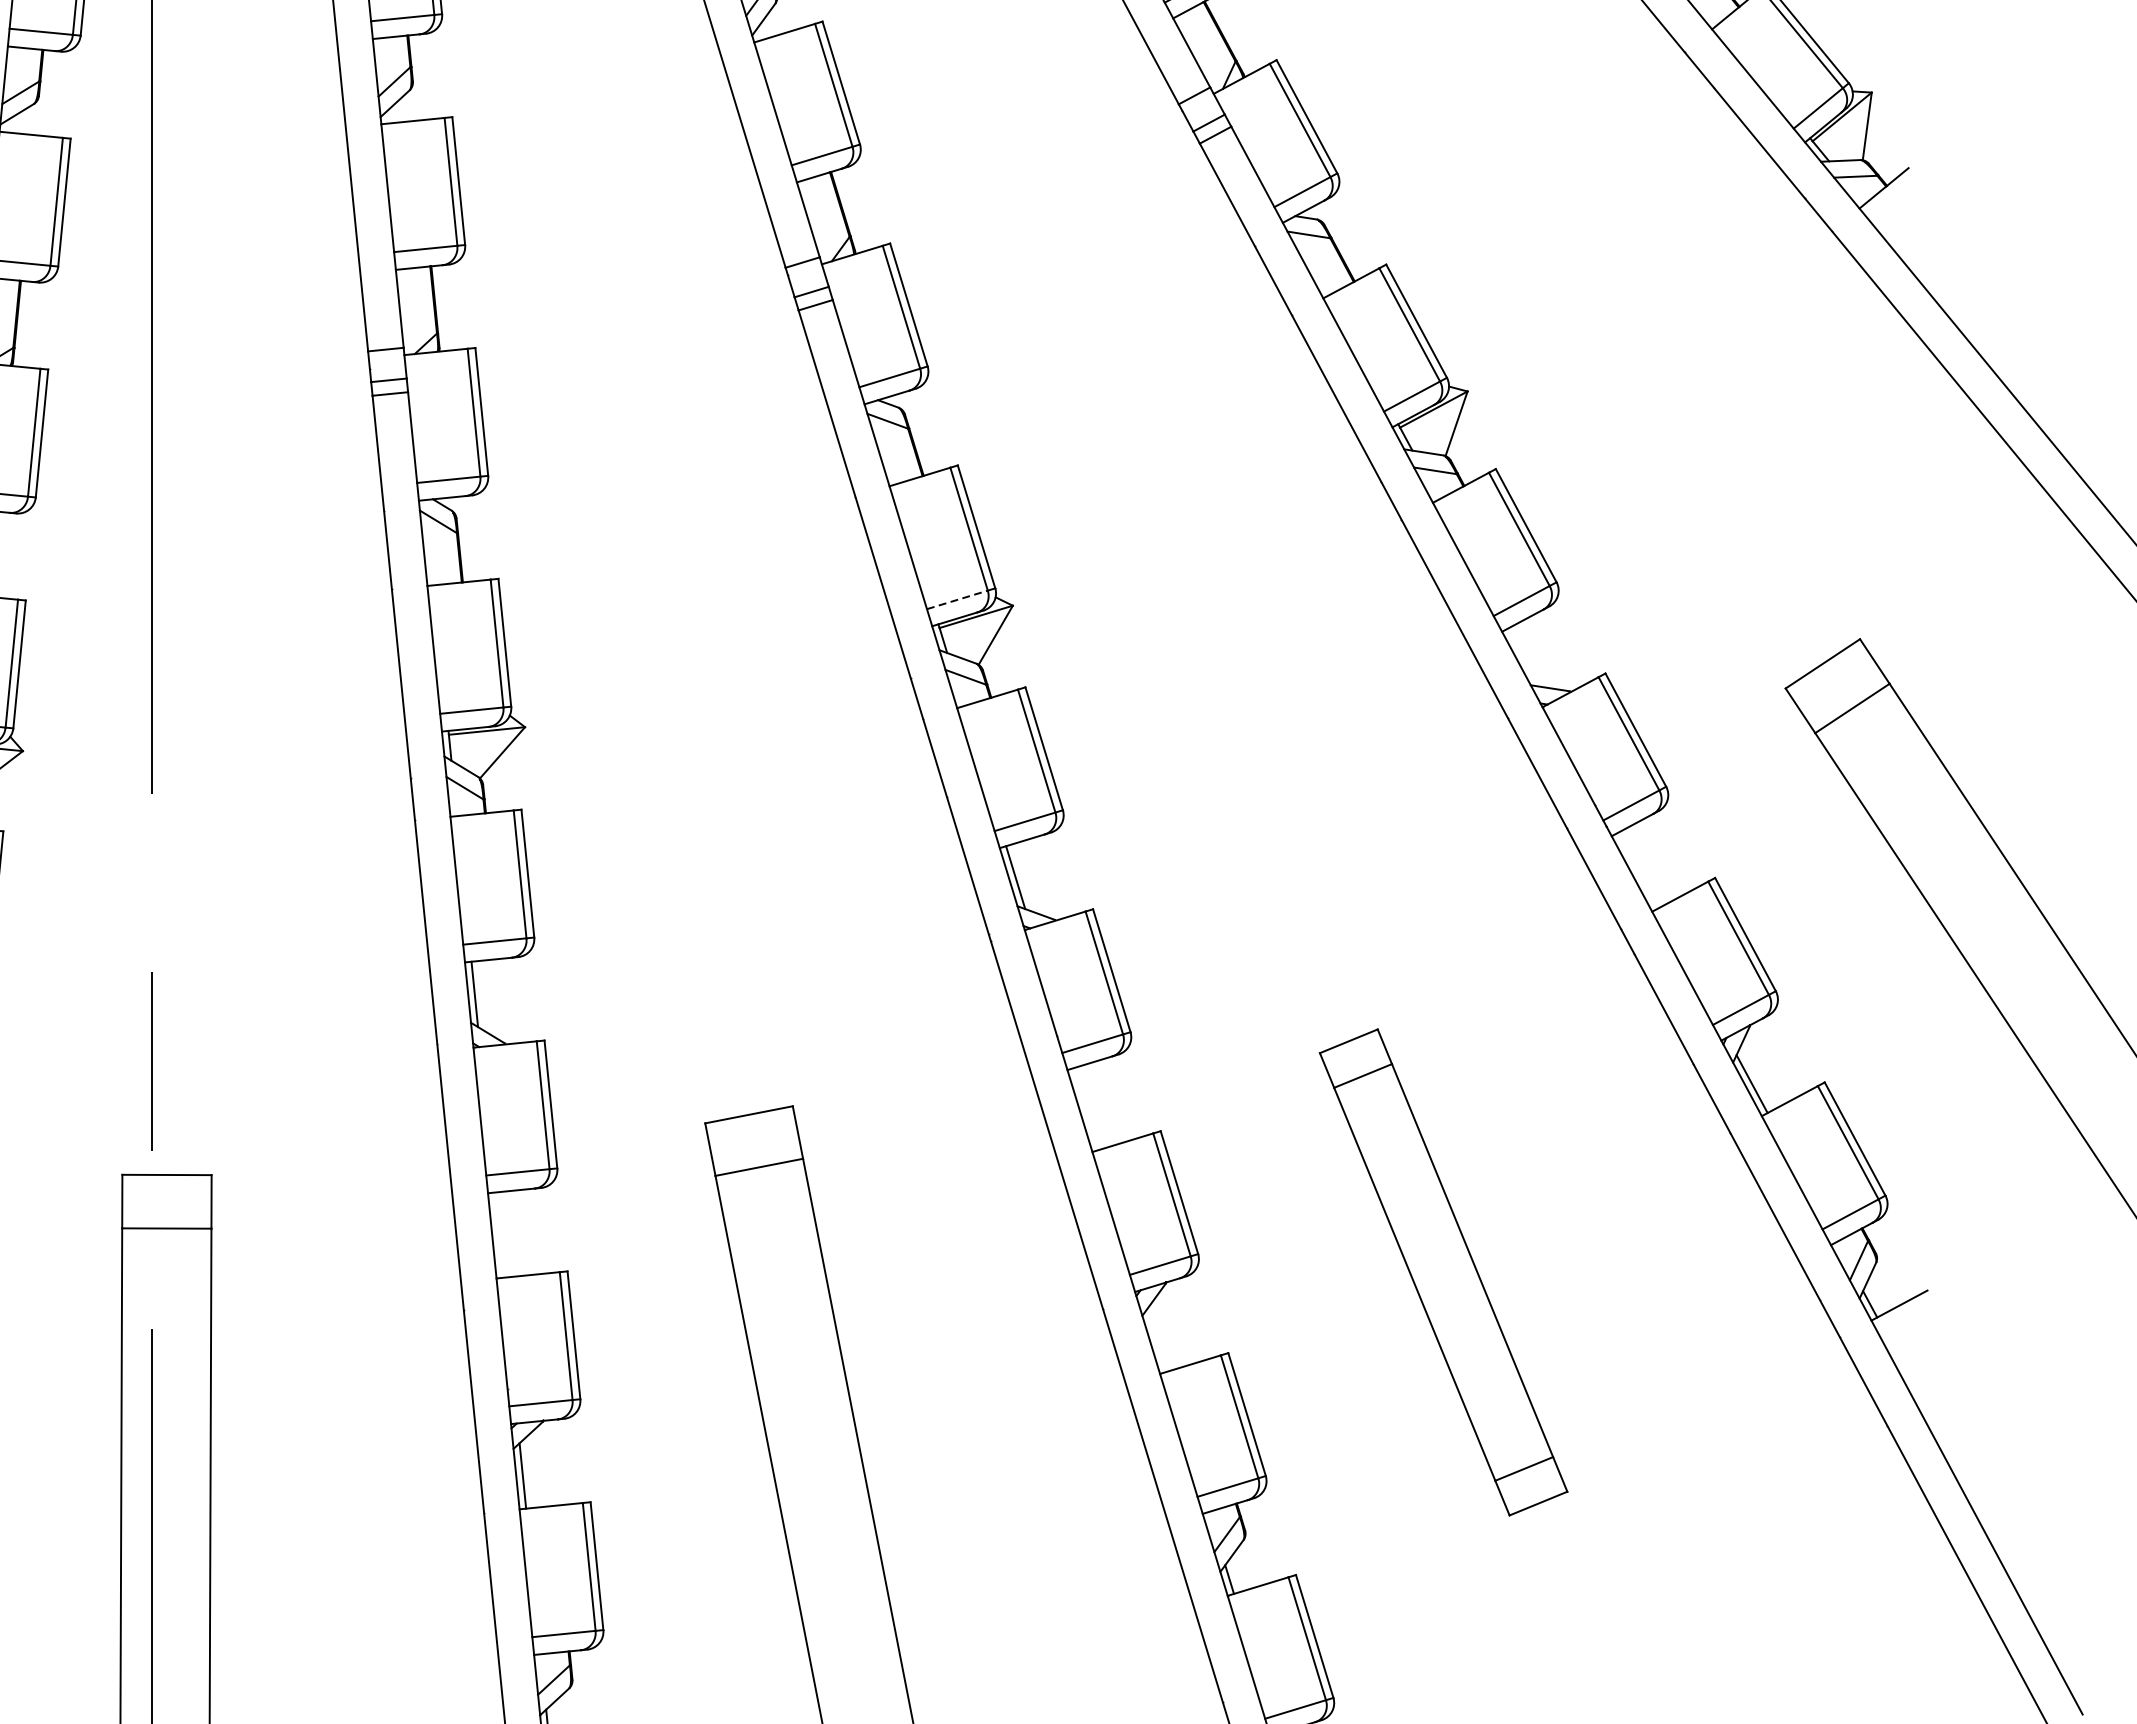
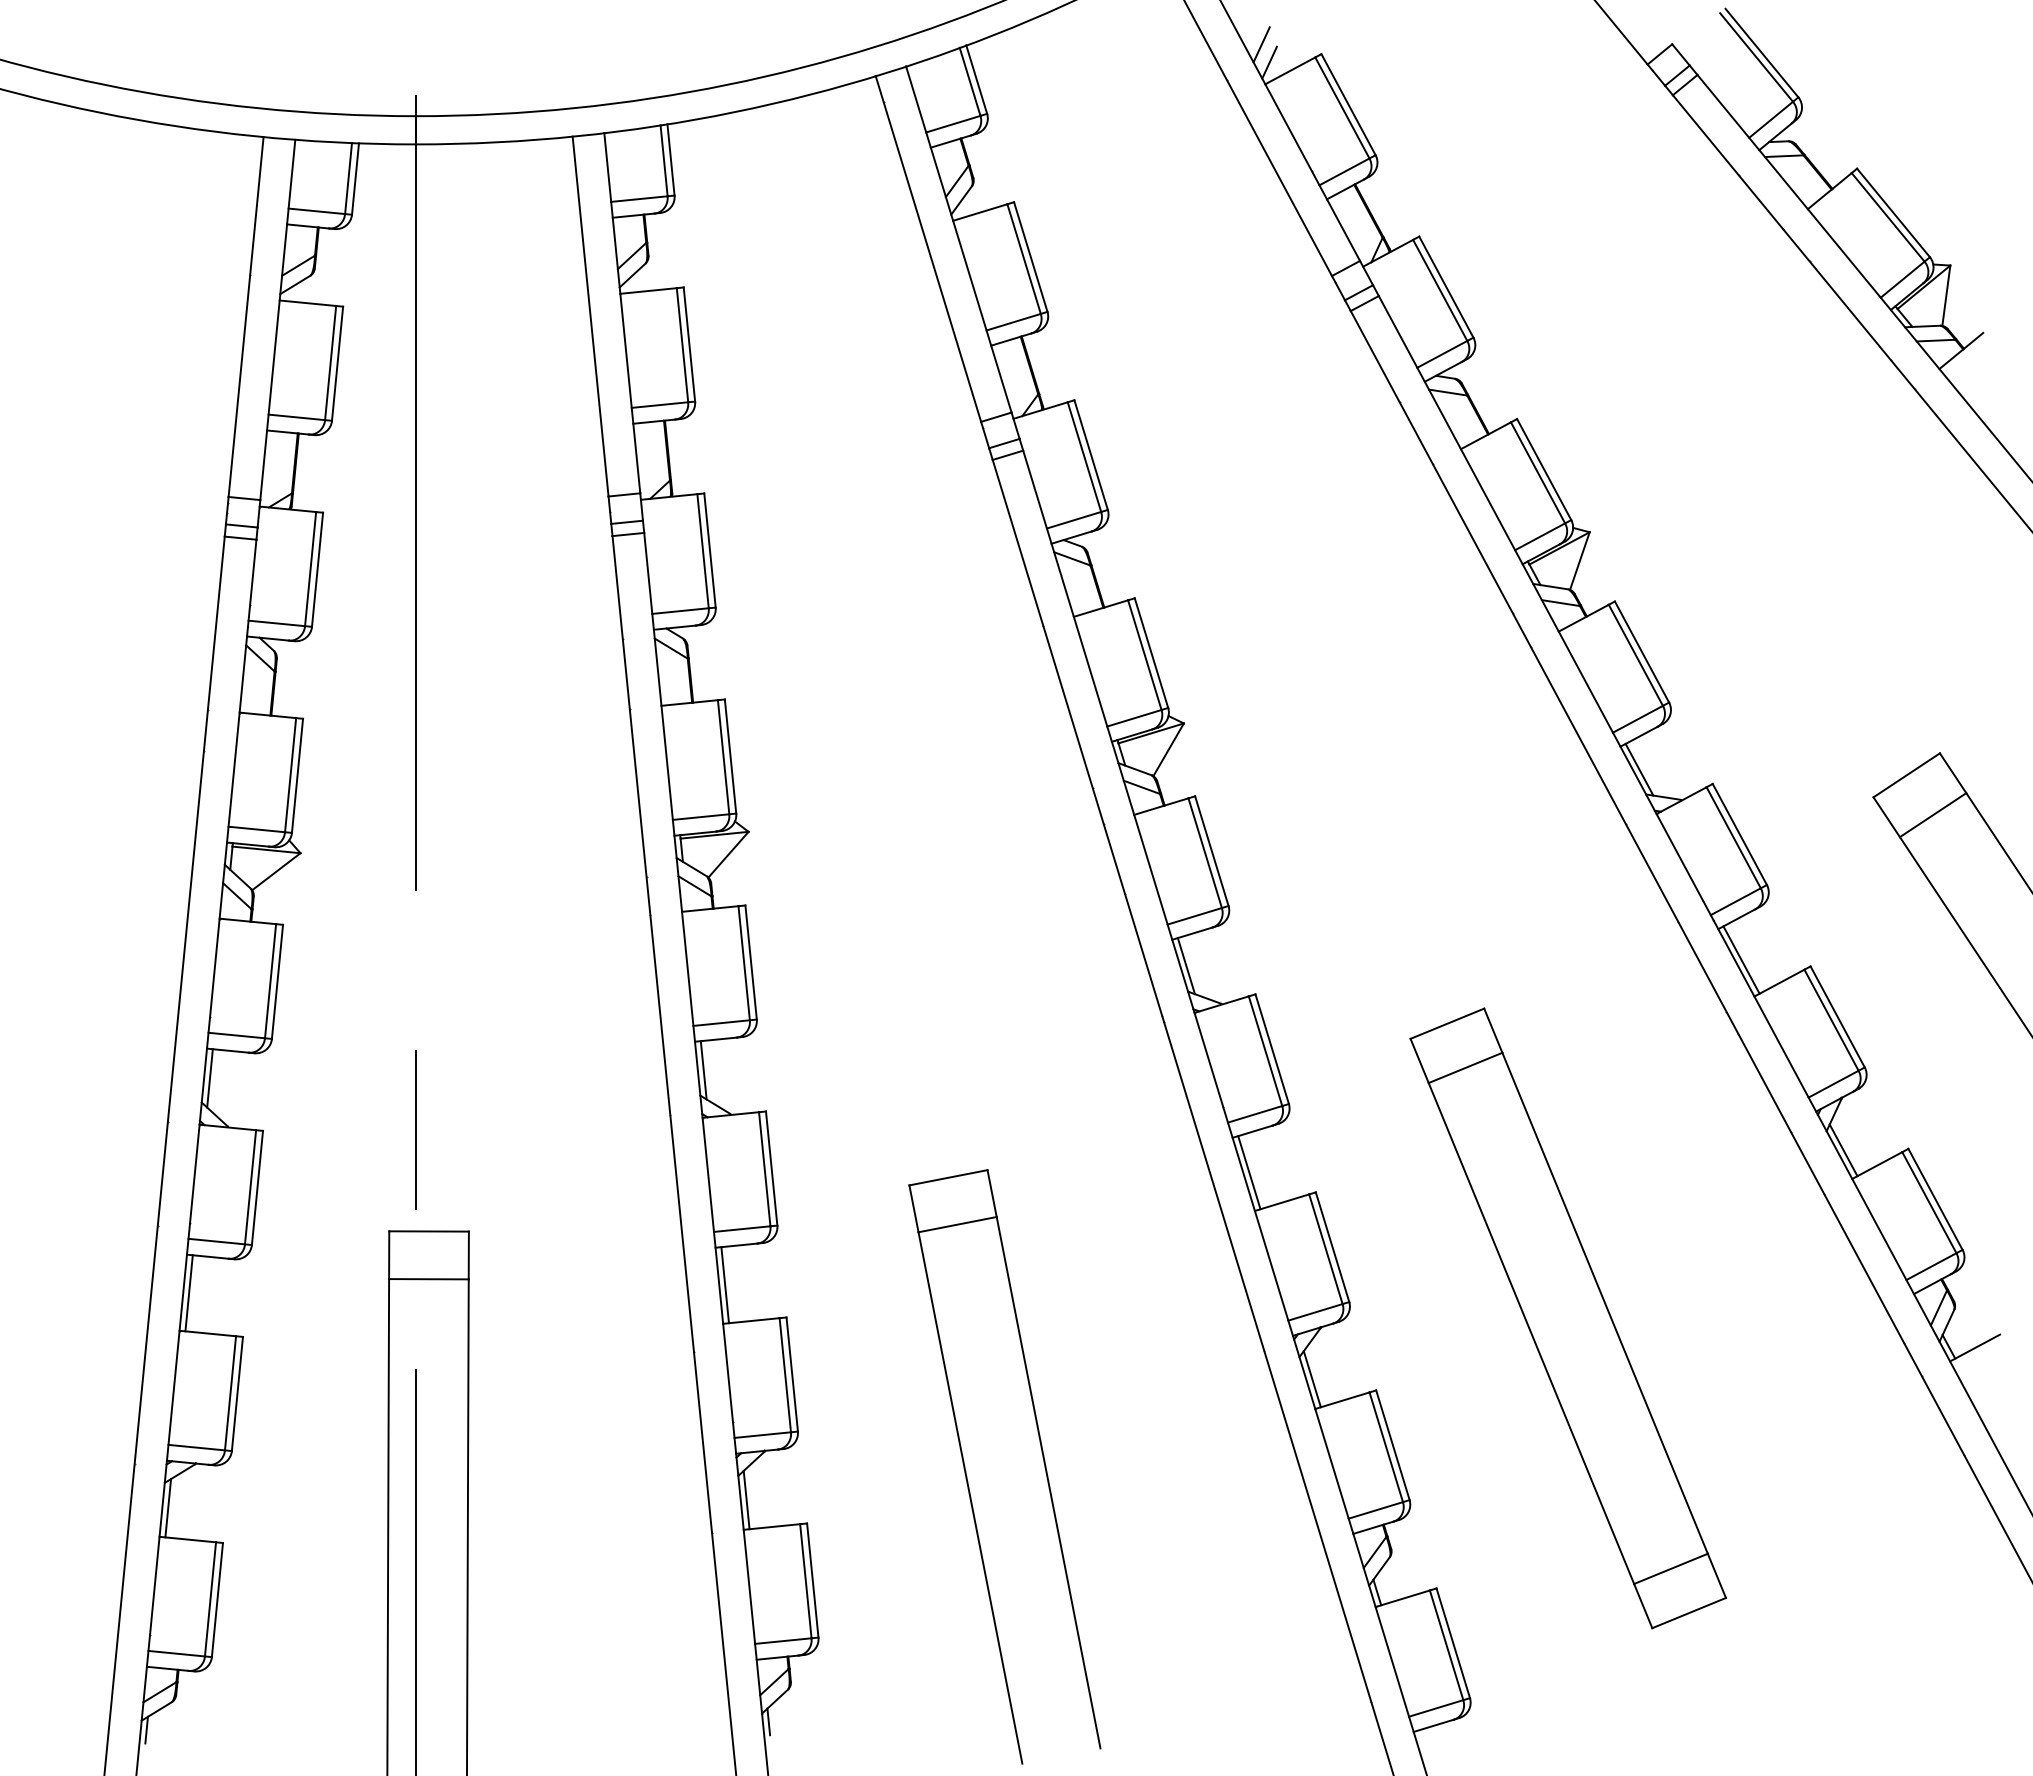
line: (957, 600) -> (1134, 718), dashed -> solid
line: (1523, 657) -> (1639, 769), added
line: (1637, 870) -> (1741, 959), added
line: (1086, 1108) -> (1249, 1172), added
line: (498, 1235) -> (724, 1285), added
part: (1443, 1272) -> (1568, 1318), size x1.43
line: (1155, 1340) -> (1311, 1379), added

